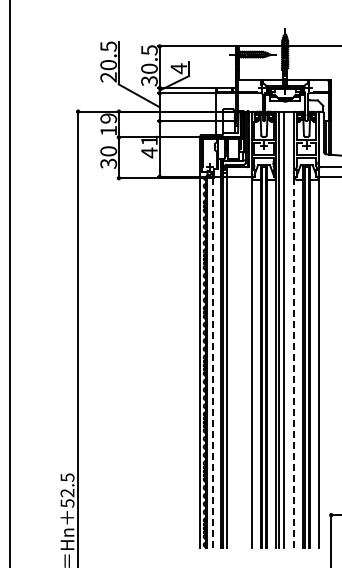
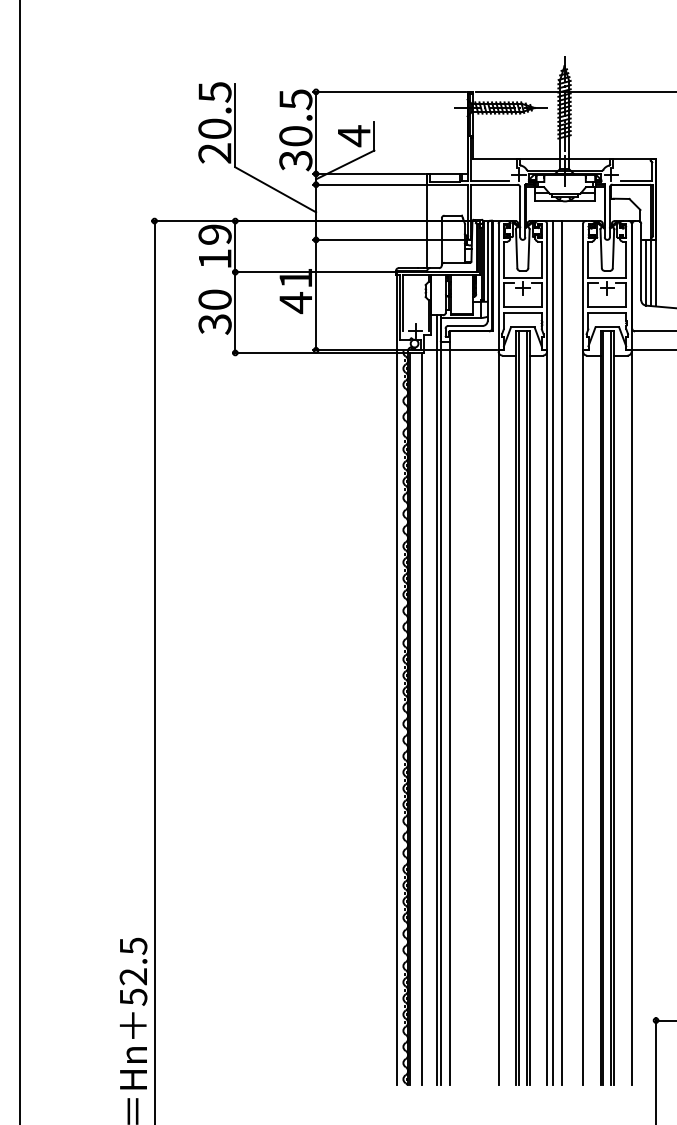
line: (212, 363) -> (420, 719), dashed -> solid
line: (294, 363) -> (583, 719), dashed -> solid

